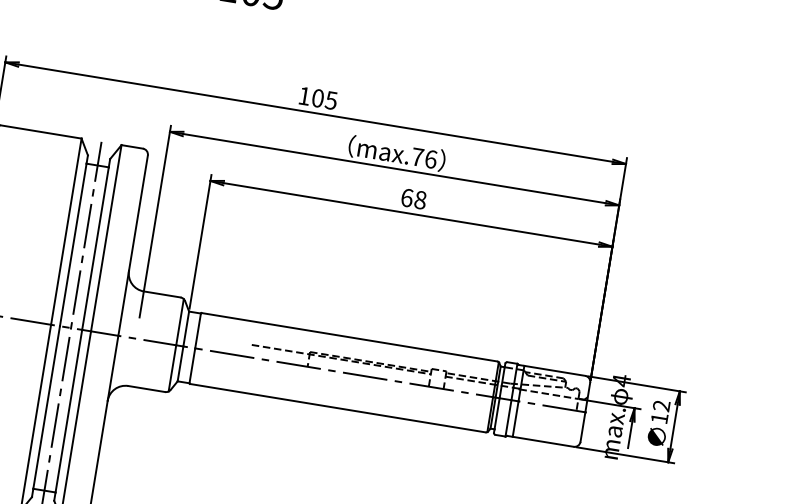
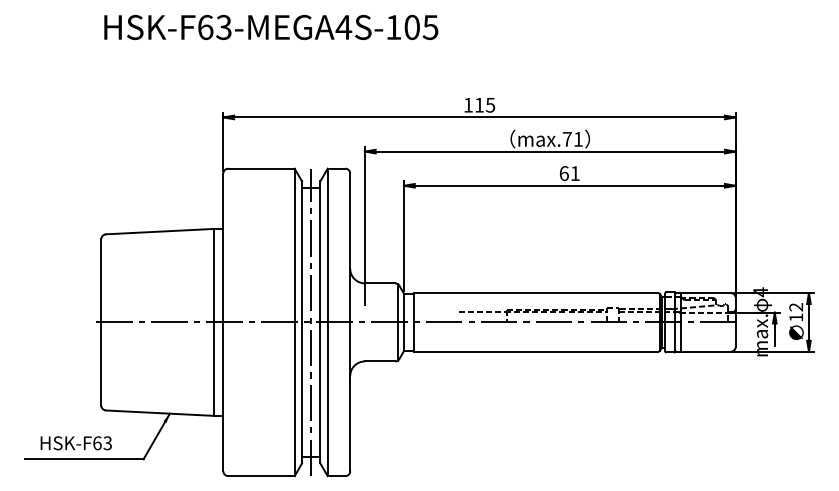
text: (318, 97) -> (479, 104), 105 -> 115
text: (431, 158) -> (578, 138), max.76 -> max.71
text: (419, 199) -> (574, 173), 68 -> 61

